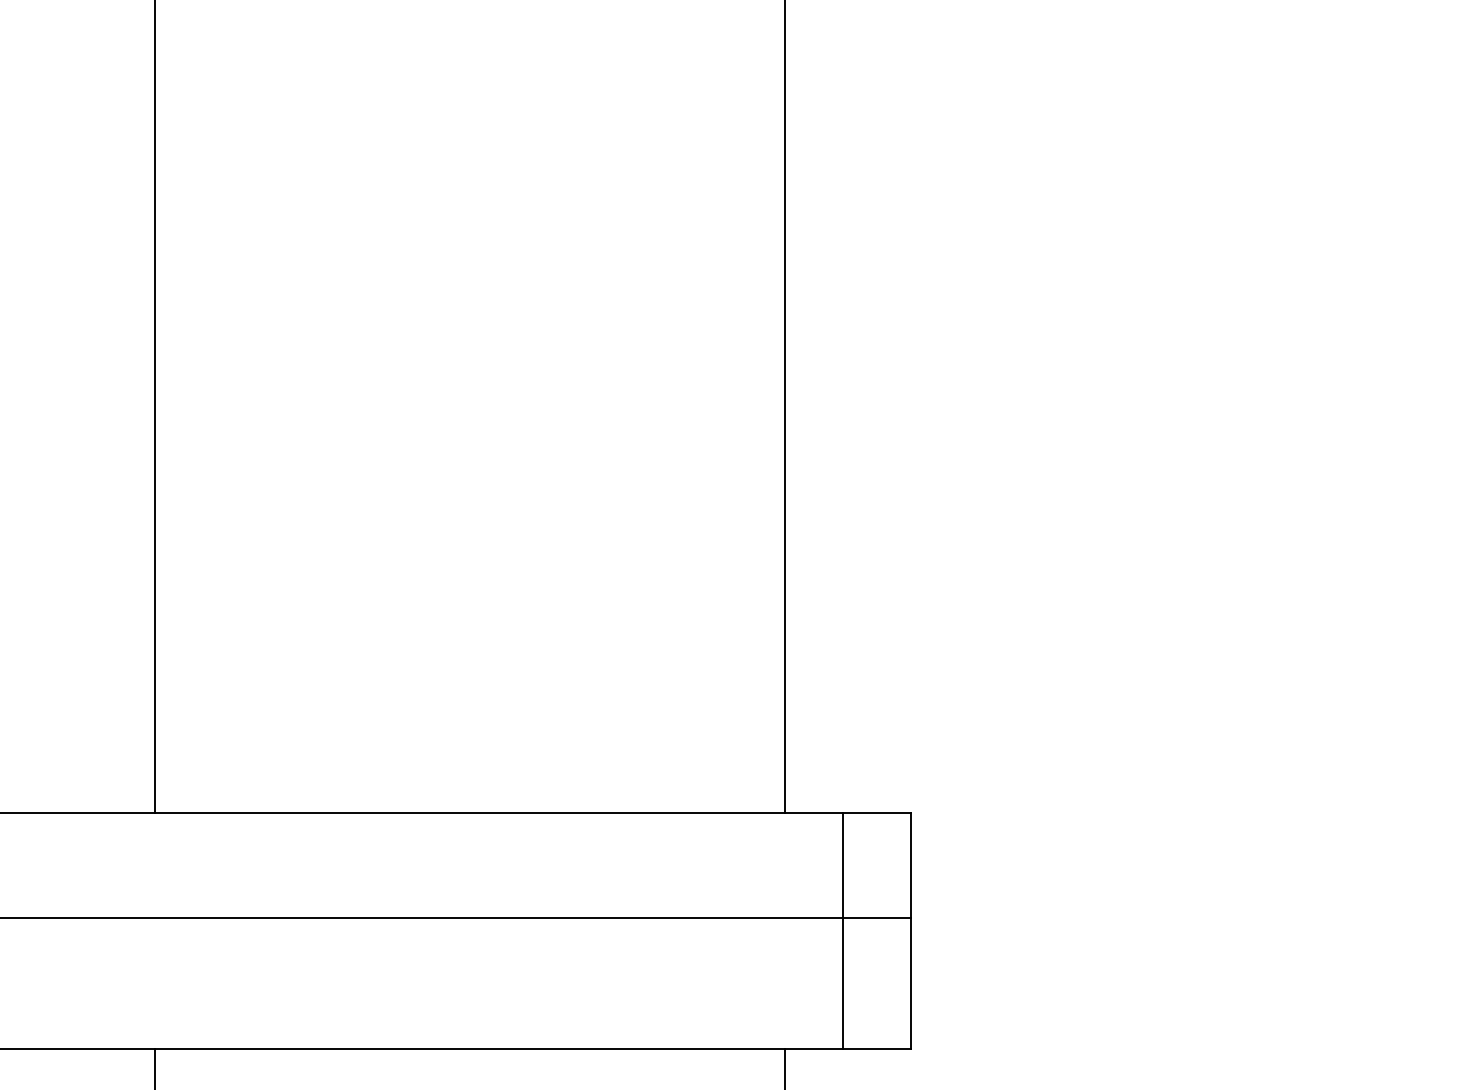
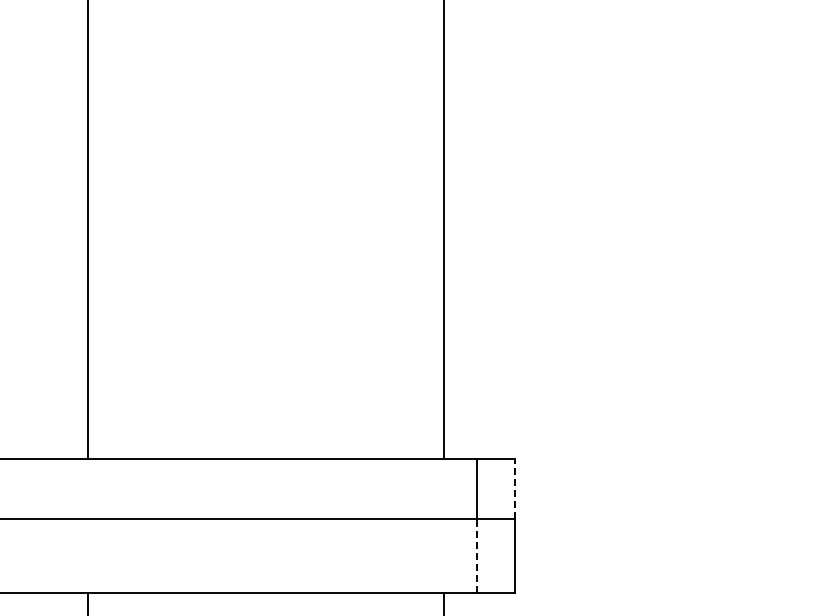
line: (909, 866) -> (514, 489), solid -> dashed
line: (842, 982) -> (476, 555), solid -> dashed

